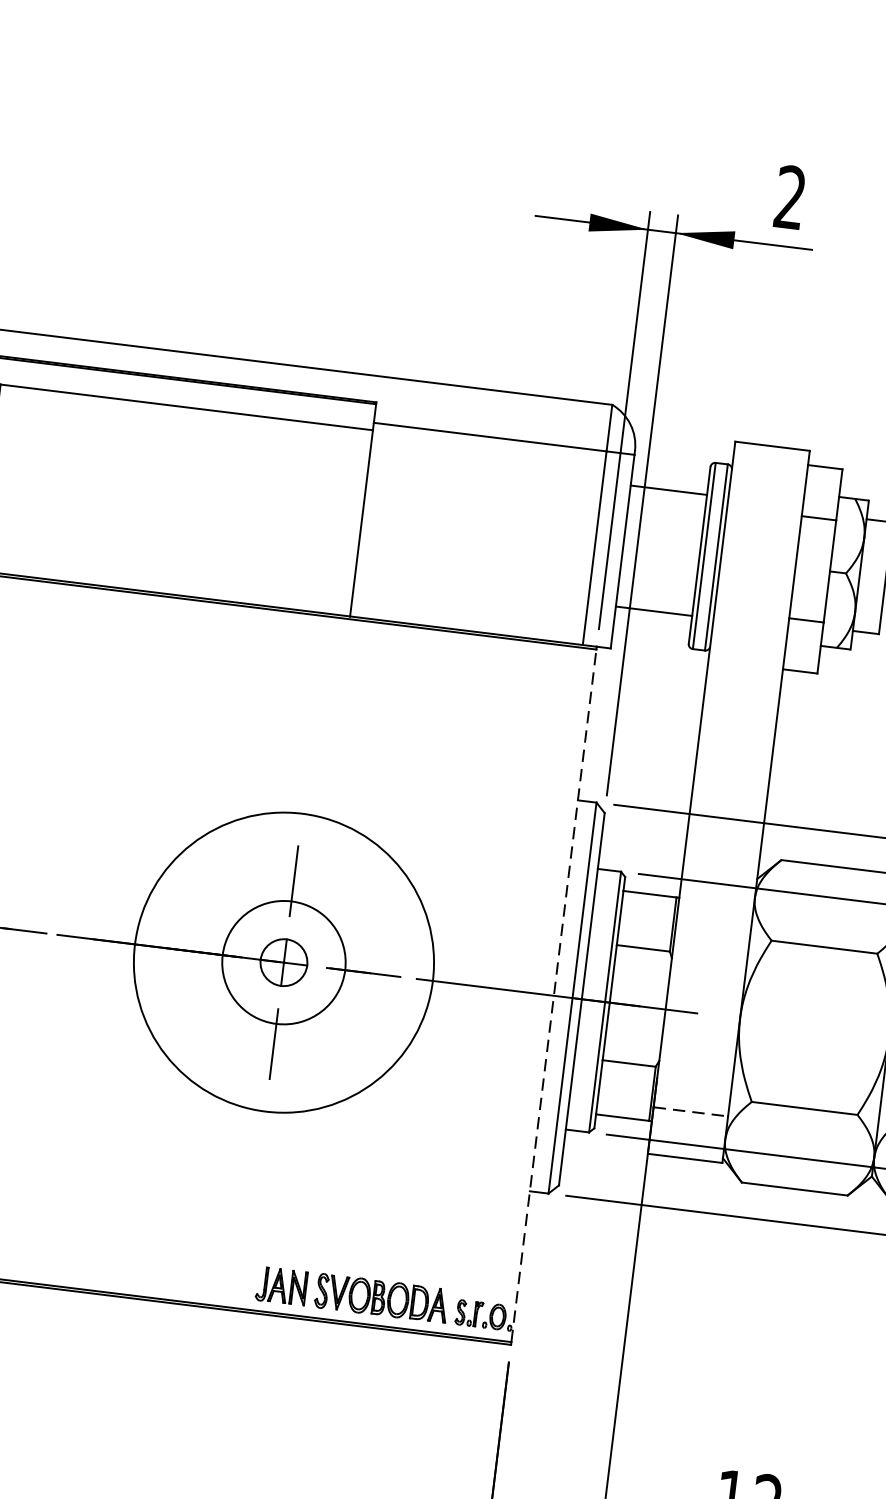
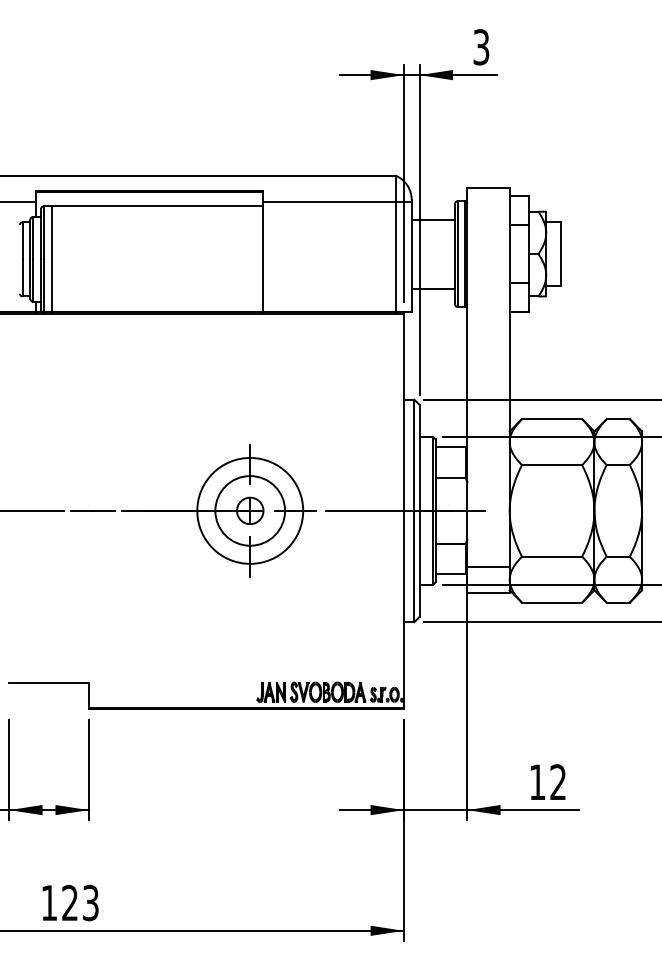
text: (790, 197) -> (481, 47), 2 -> 3
circle: (284, 961) -> (250, 510), size x0.62
line: (553, 995) -> (403, 510), dashed -> solid
line: (692, 1112) -> (489, 566), dashed -> solid

